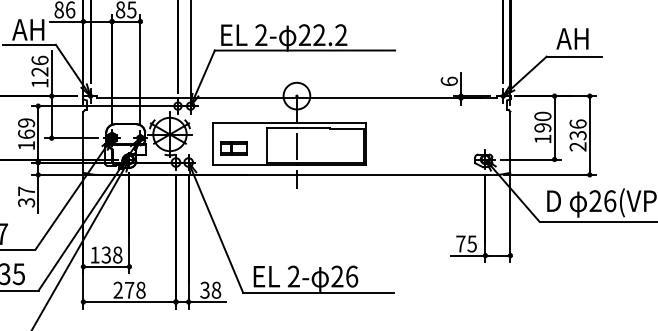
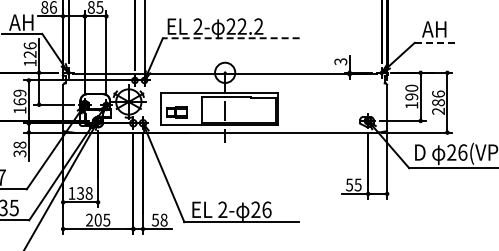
line: (303, 50) -> (230, 38), solid -> dashed
line: (574, 56) -> (435, 42), solid -> dashed
text: (448, 81) -> (340, 61), 6 -> 3
text: (578, 135) -> (438, 102), 236 -> 286
text: (25, 190) -> (19, 144), 37 -> 38
text: (460, 243) -> (349, 184), 75 -> 55
text: (135, 289) -> (102, 219), 278 -> 205
text: (205, 289) -> (155, 219), 38 -> 58

